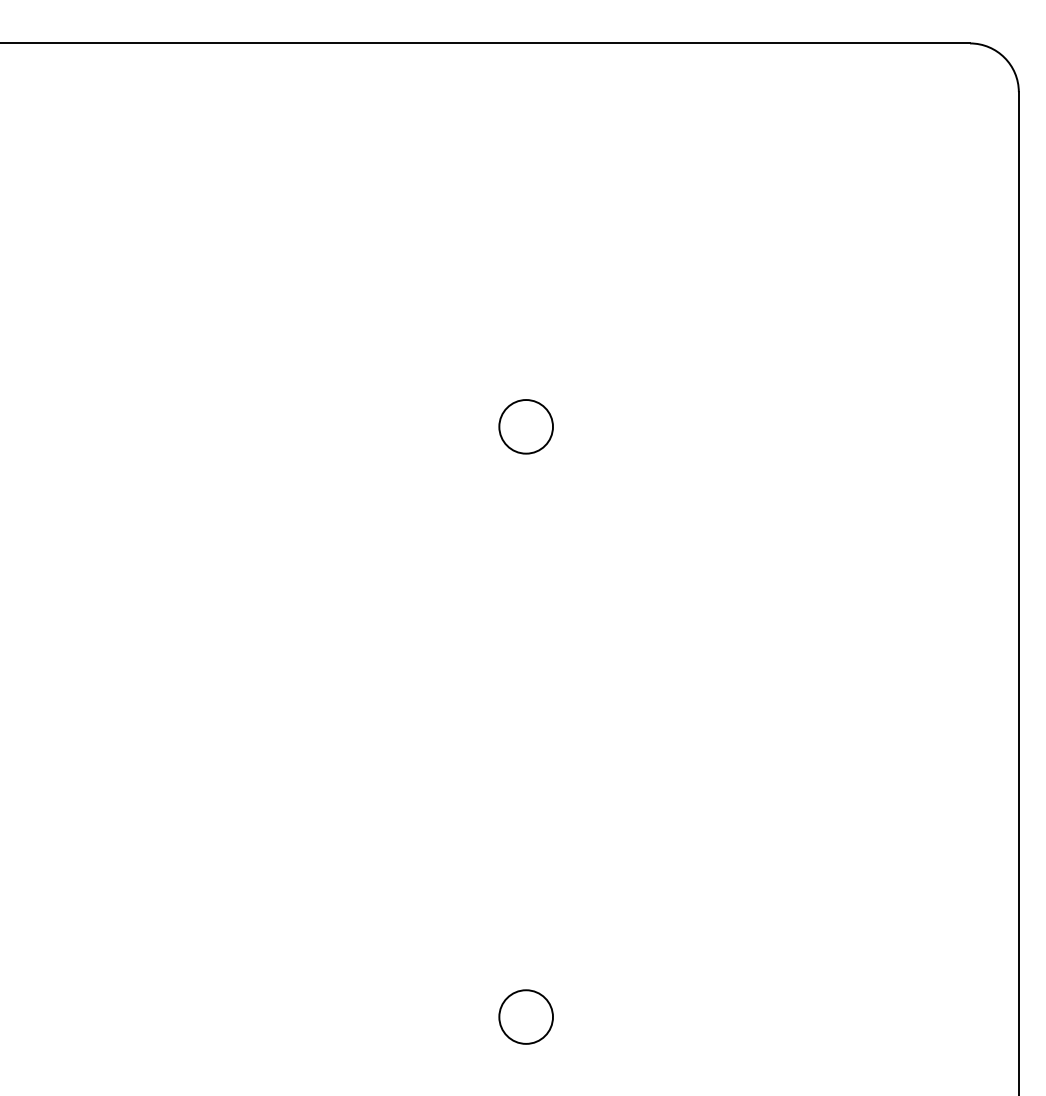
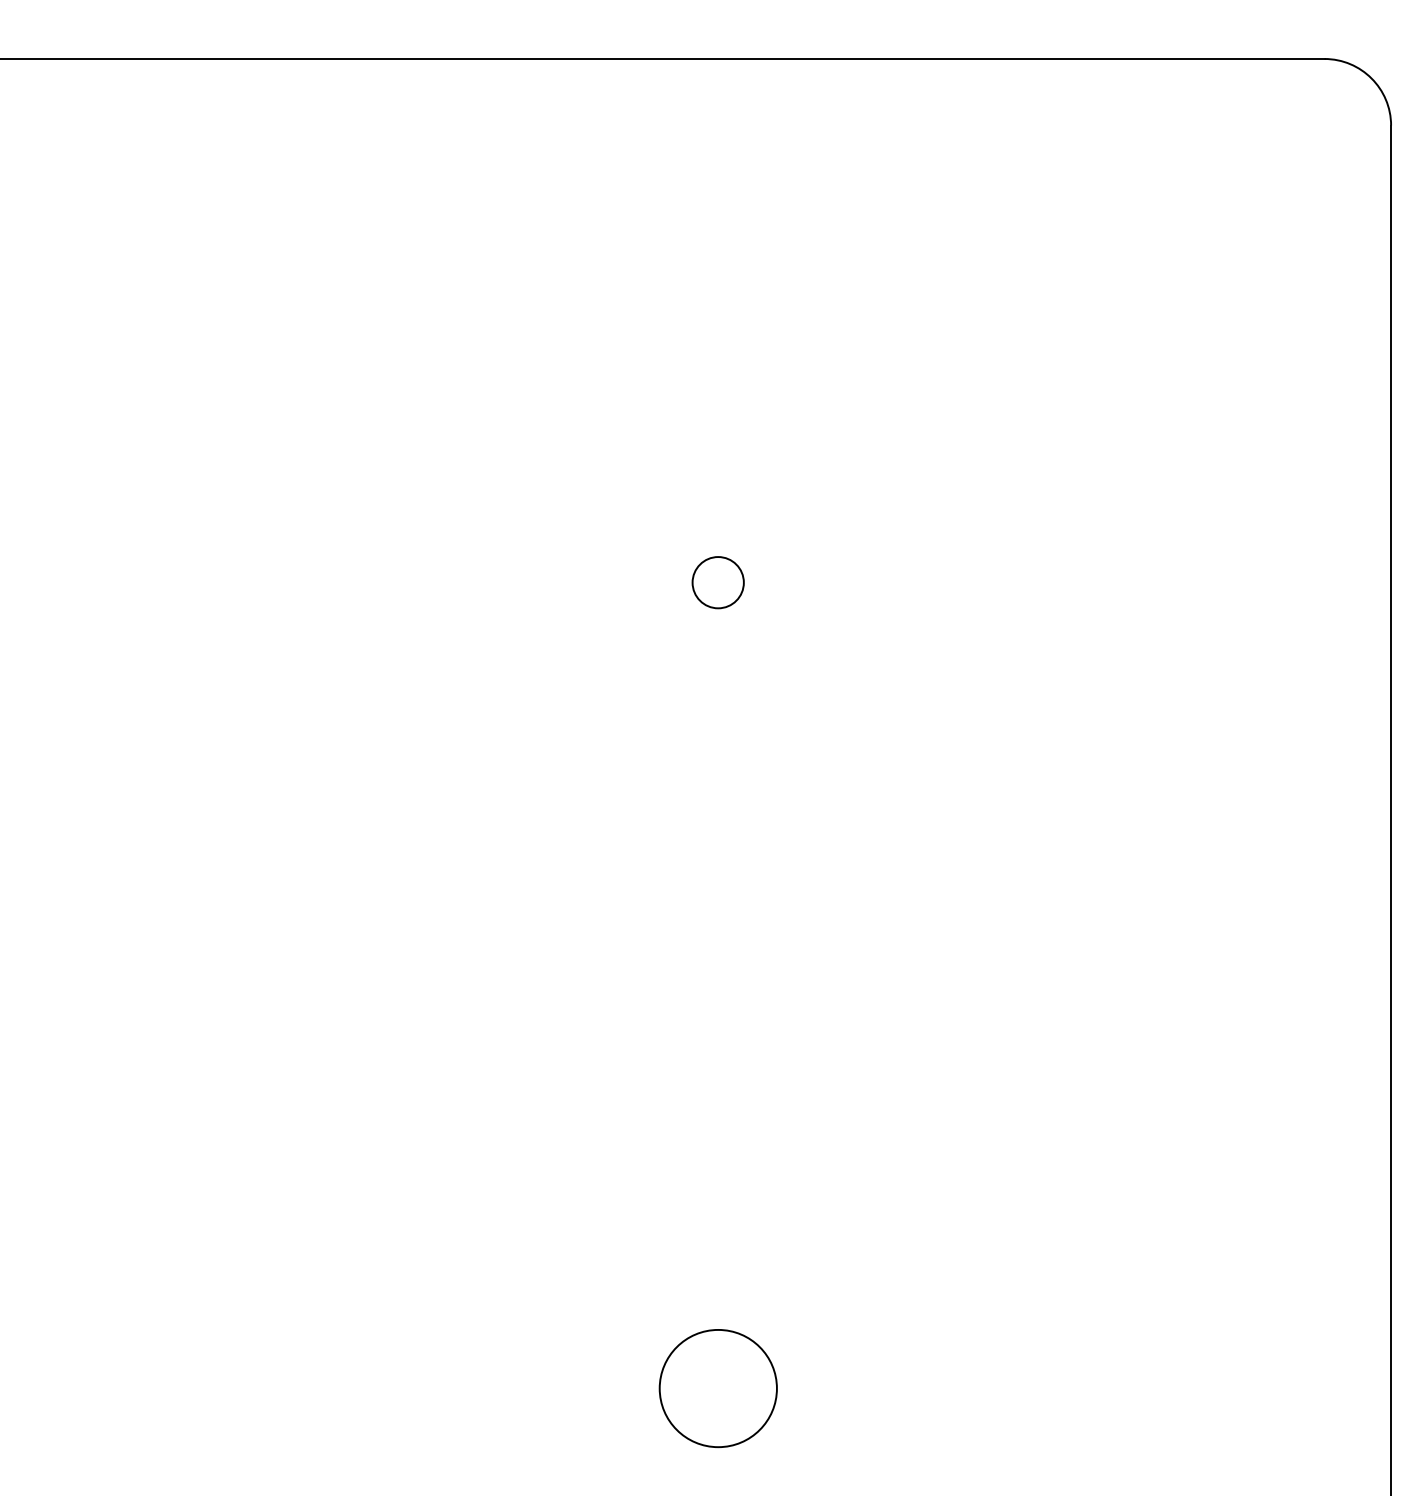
circle: (525, 426) -> (717, 582), size x0.7
circle: (525, 1017) -> (717, 1388), size x1.6

